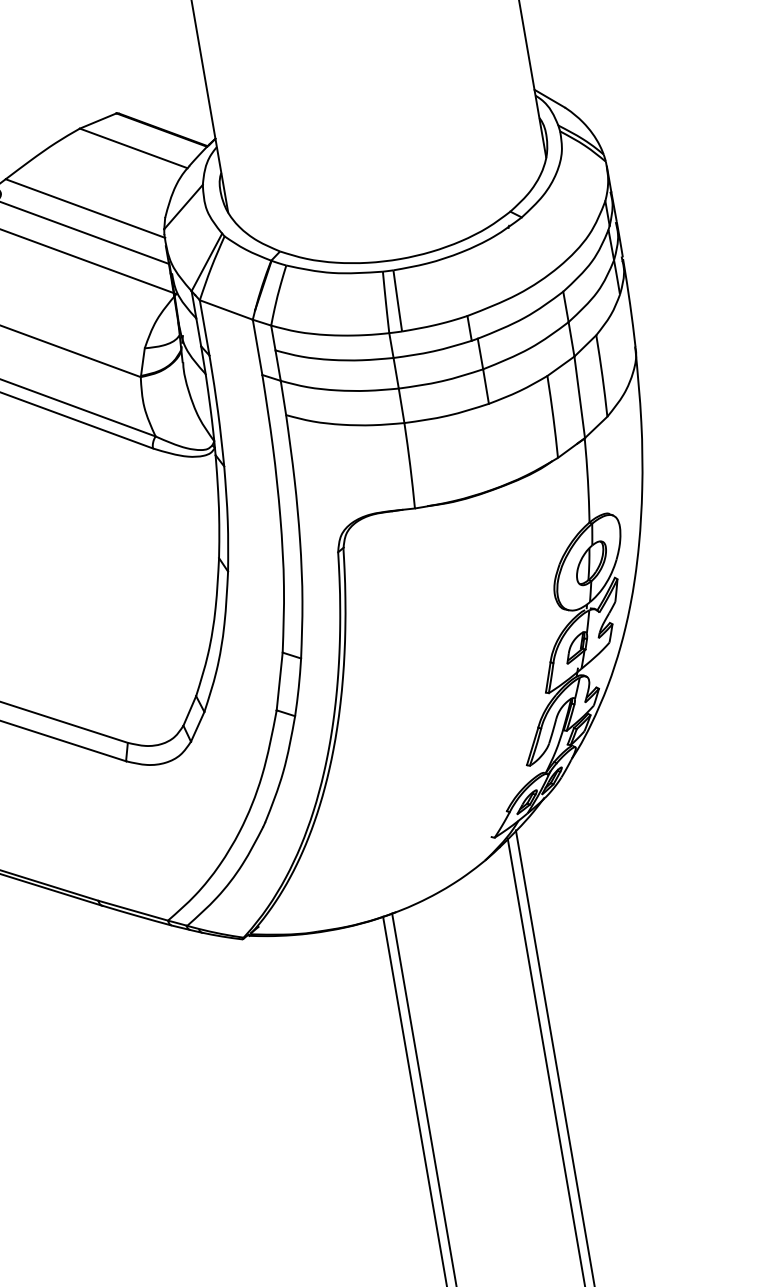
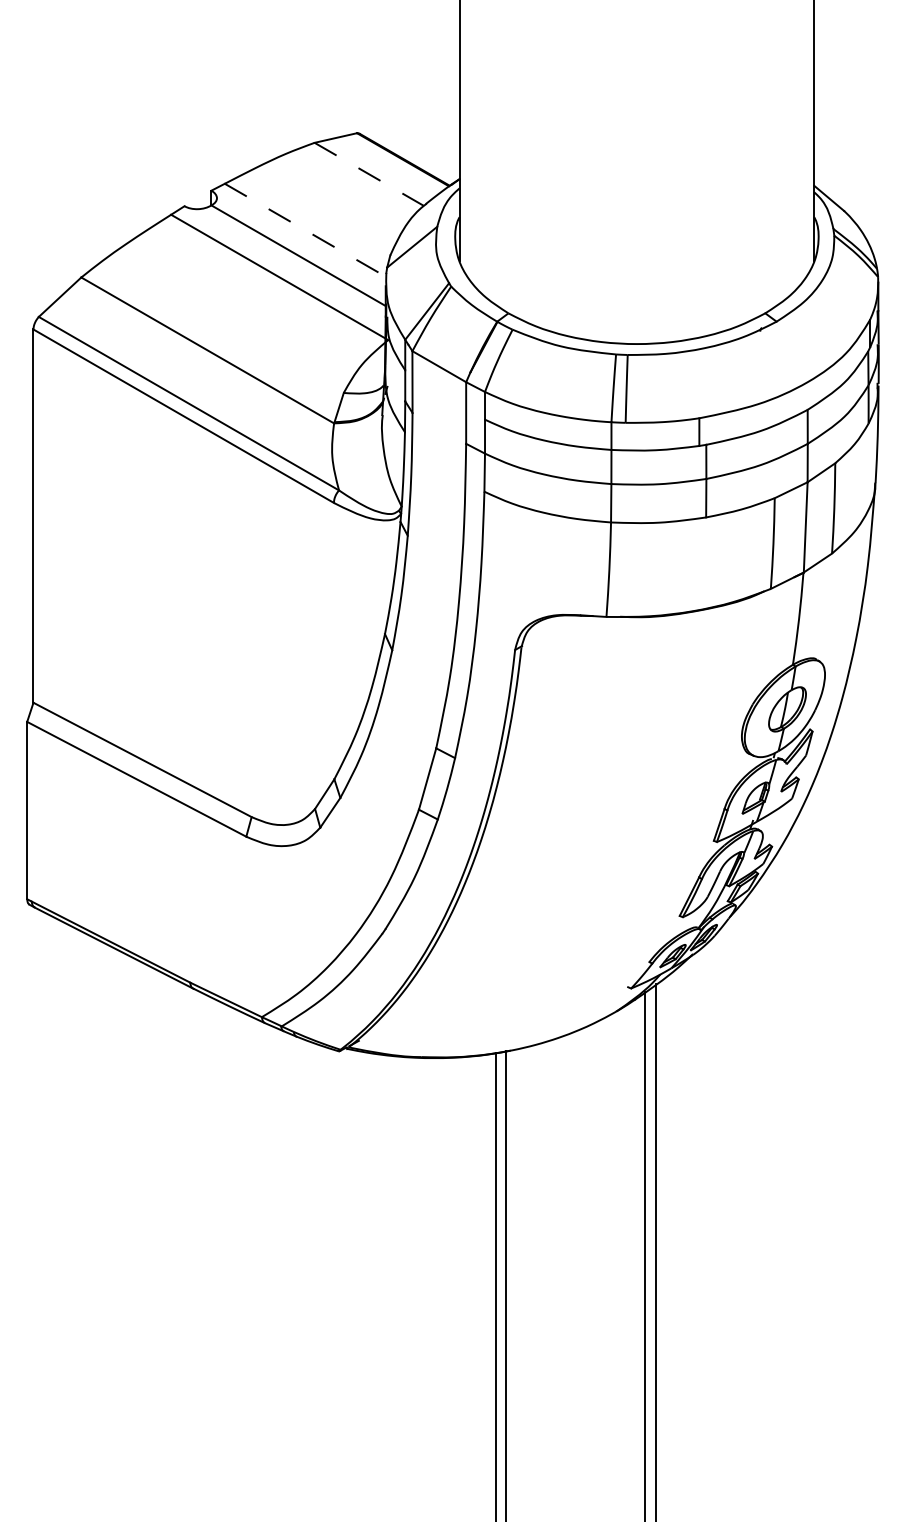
line: (133, 148) -> (369, 174), solid -> dashed
line: (86, 208) -> (306, 230), solid -> dashed

